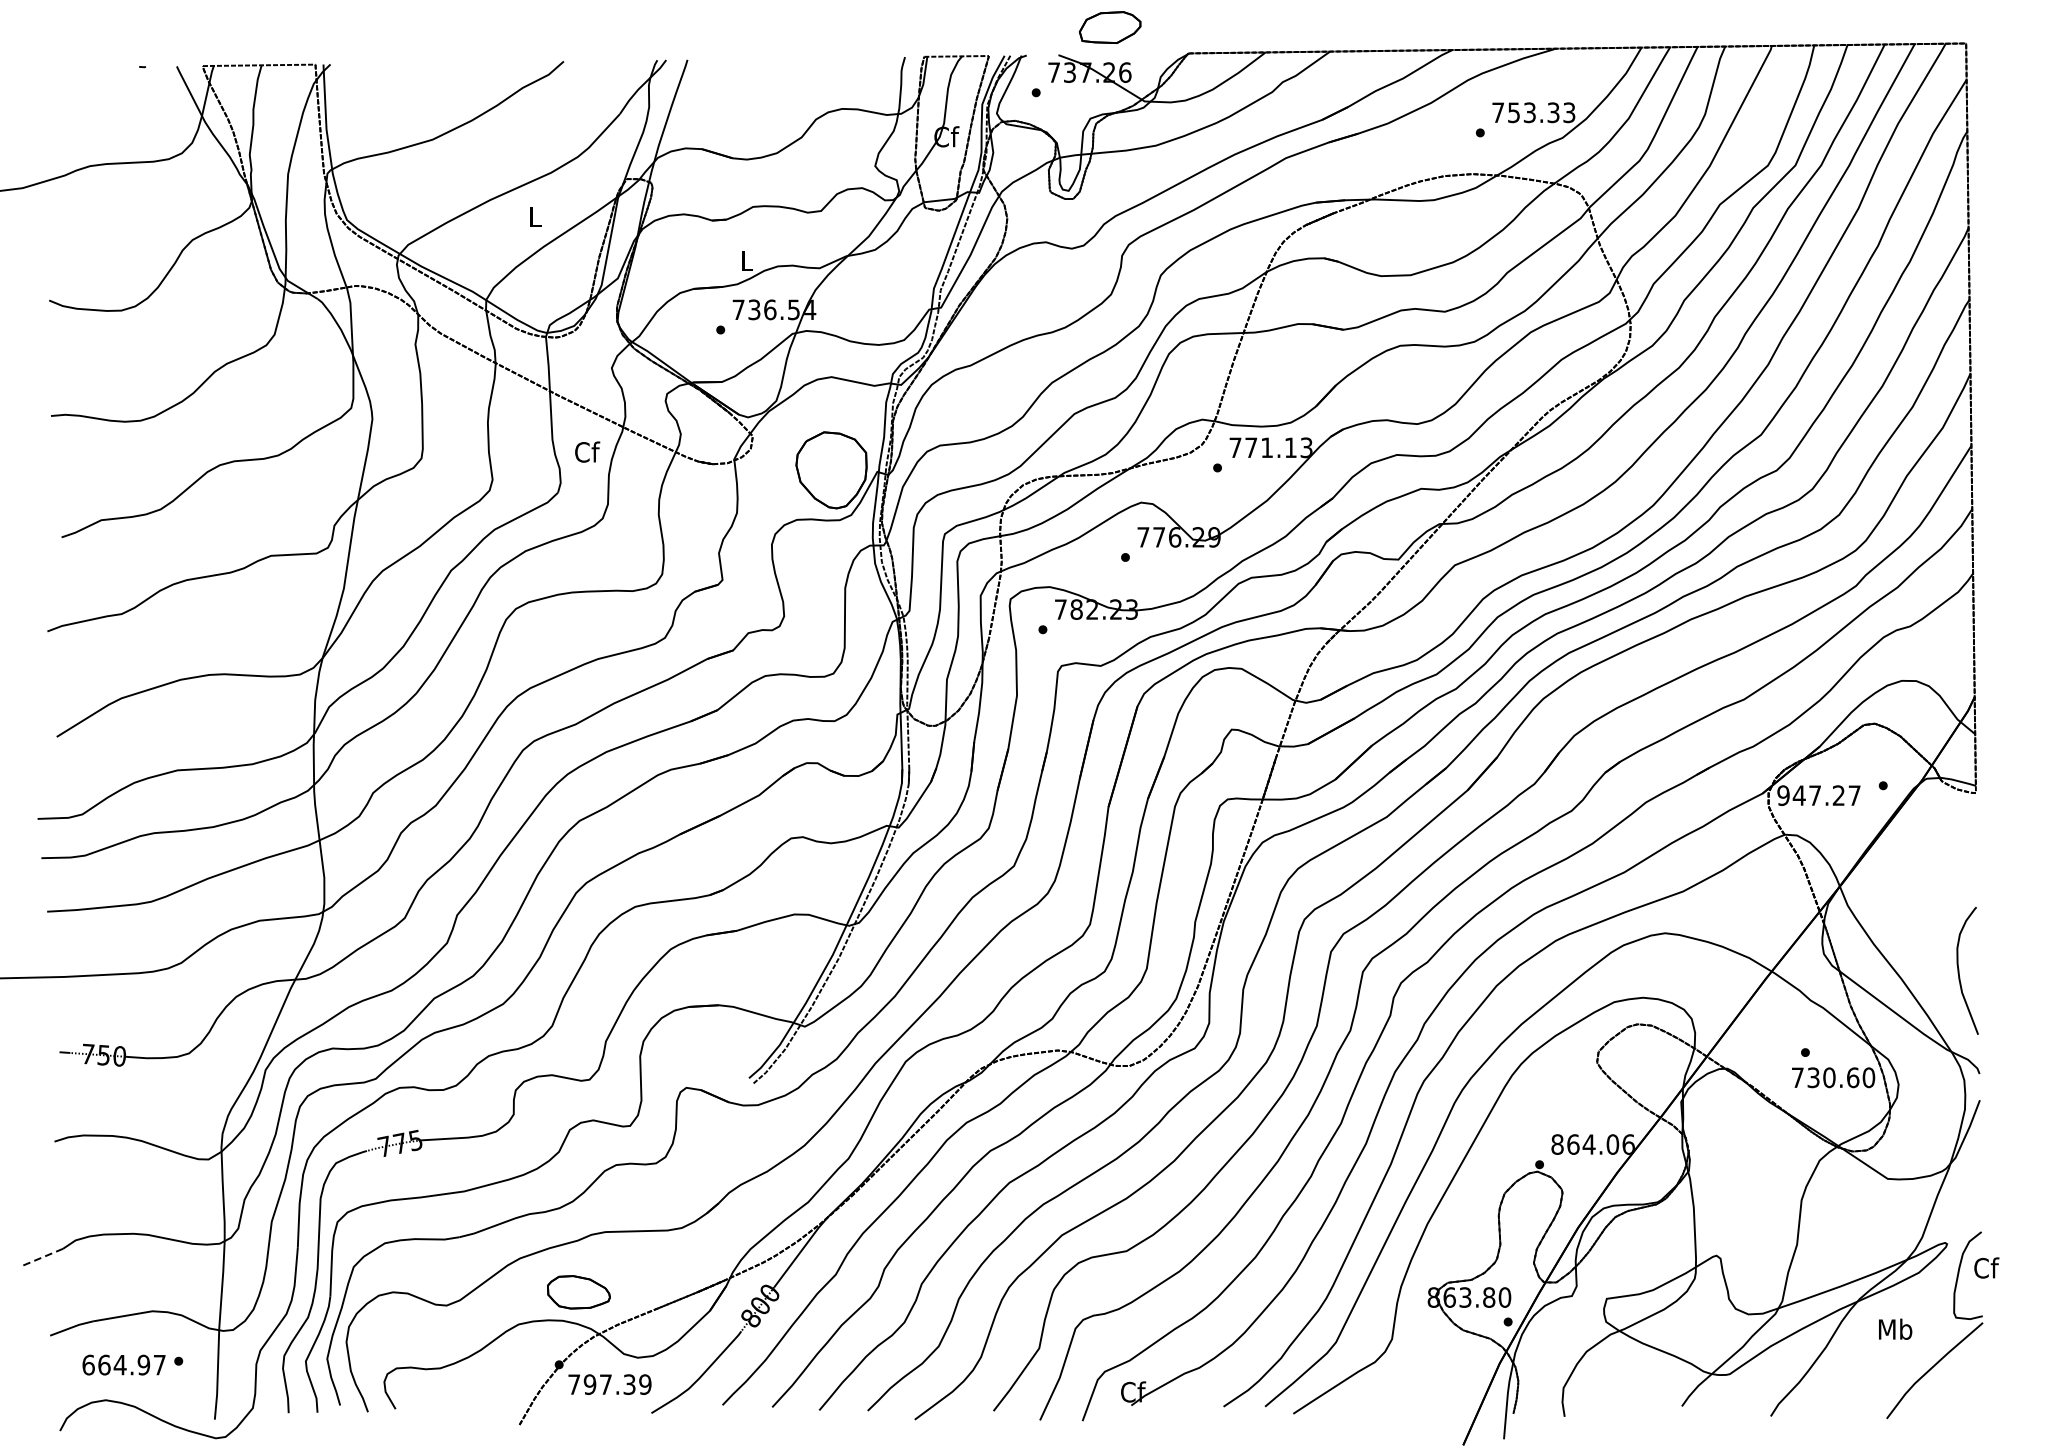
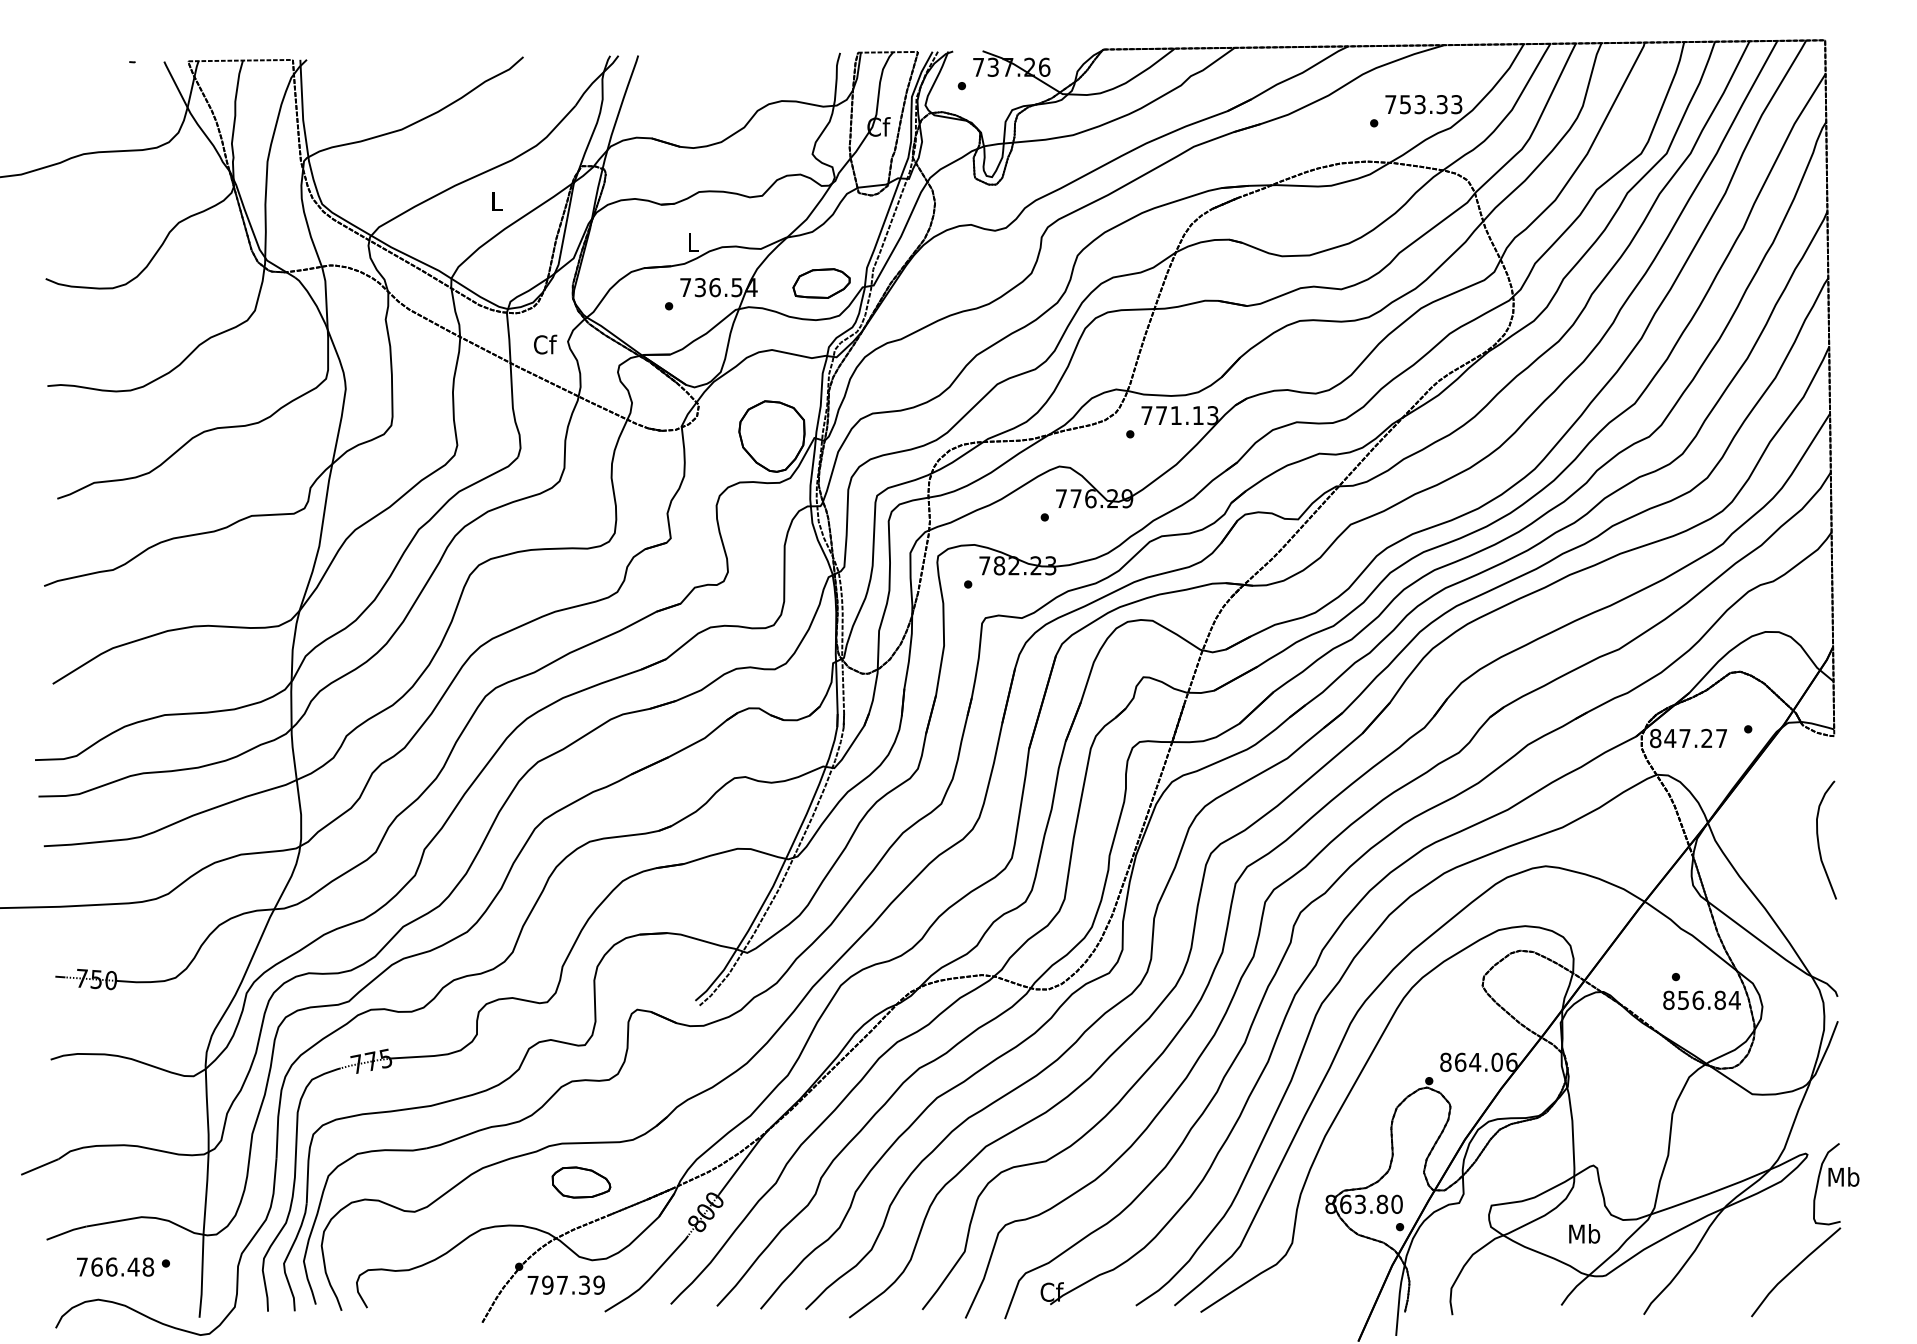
part: (1110, 27) -> (821, 283), moved
text: (587, 451) -> (545, 344), moved
text: (1783, 795) -> (1655, 738), 947.27 -> 847.27
curve: (1960, 972) -> (1819, 841), moved
text: (1832, 1076) -> (1701, 999), 730.60 -> 856.84
line: (42, 1257) -> (39, 1167), dashed -> solid
text: (1985, 1267) -> (1843, 1176), Cf -> Mb
part: (578, 1292) -> (581, 1182), moved
text: (1895, 1328) -> (1584, 1233), moved
text: (124, 1364) -> (115, 1266), 664.97 -> 766.48

